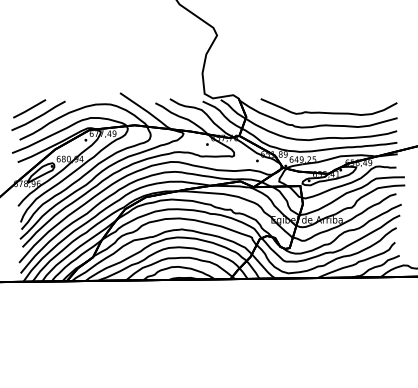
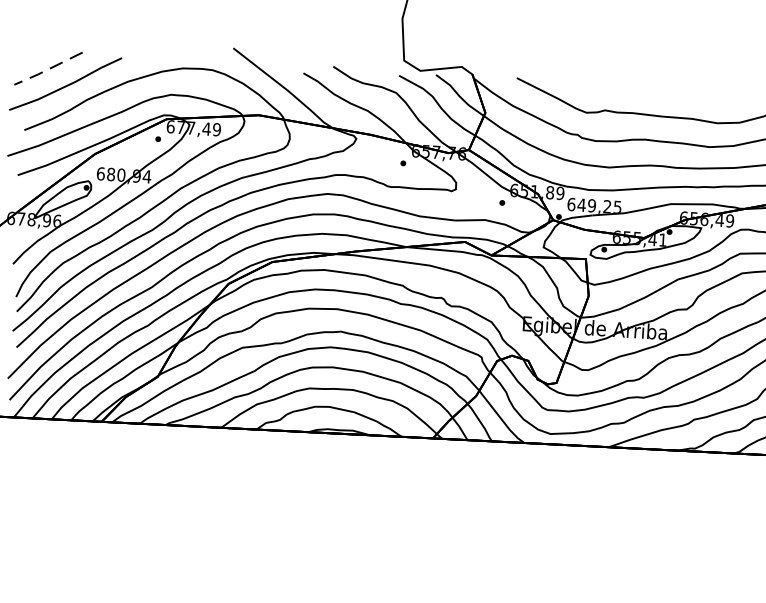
line: (28, 109) -> (46, 69), solid -> dashed

